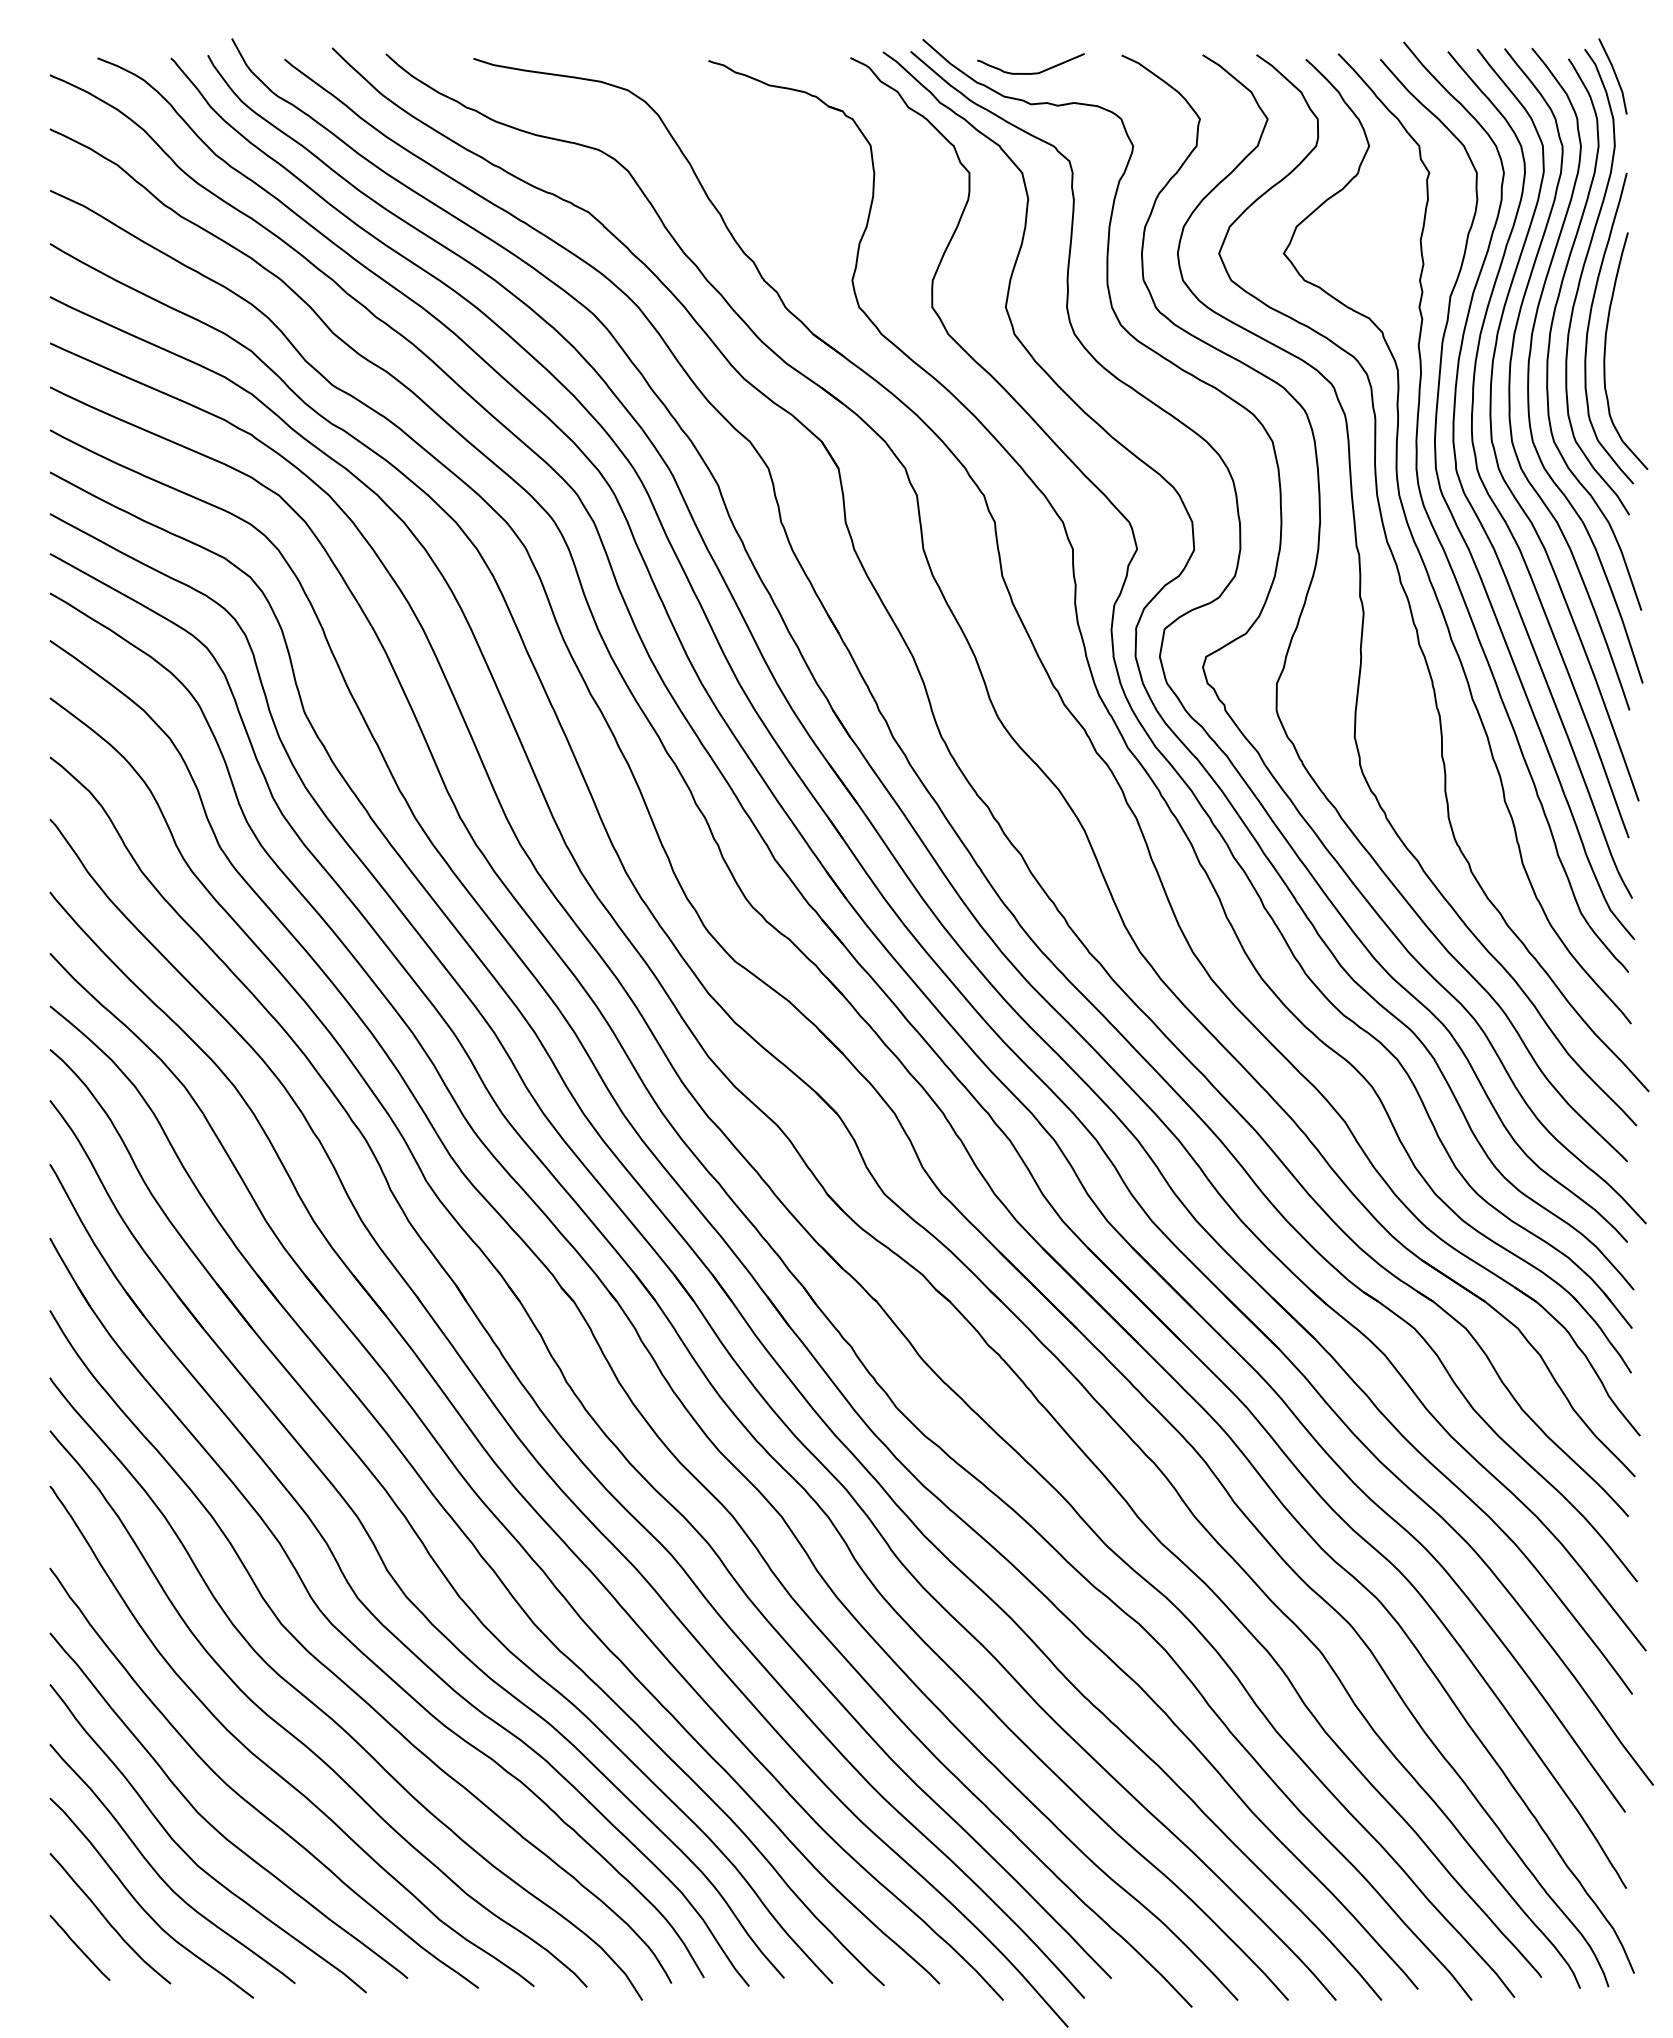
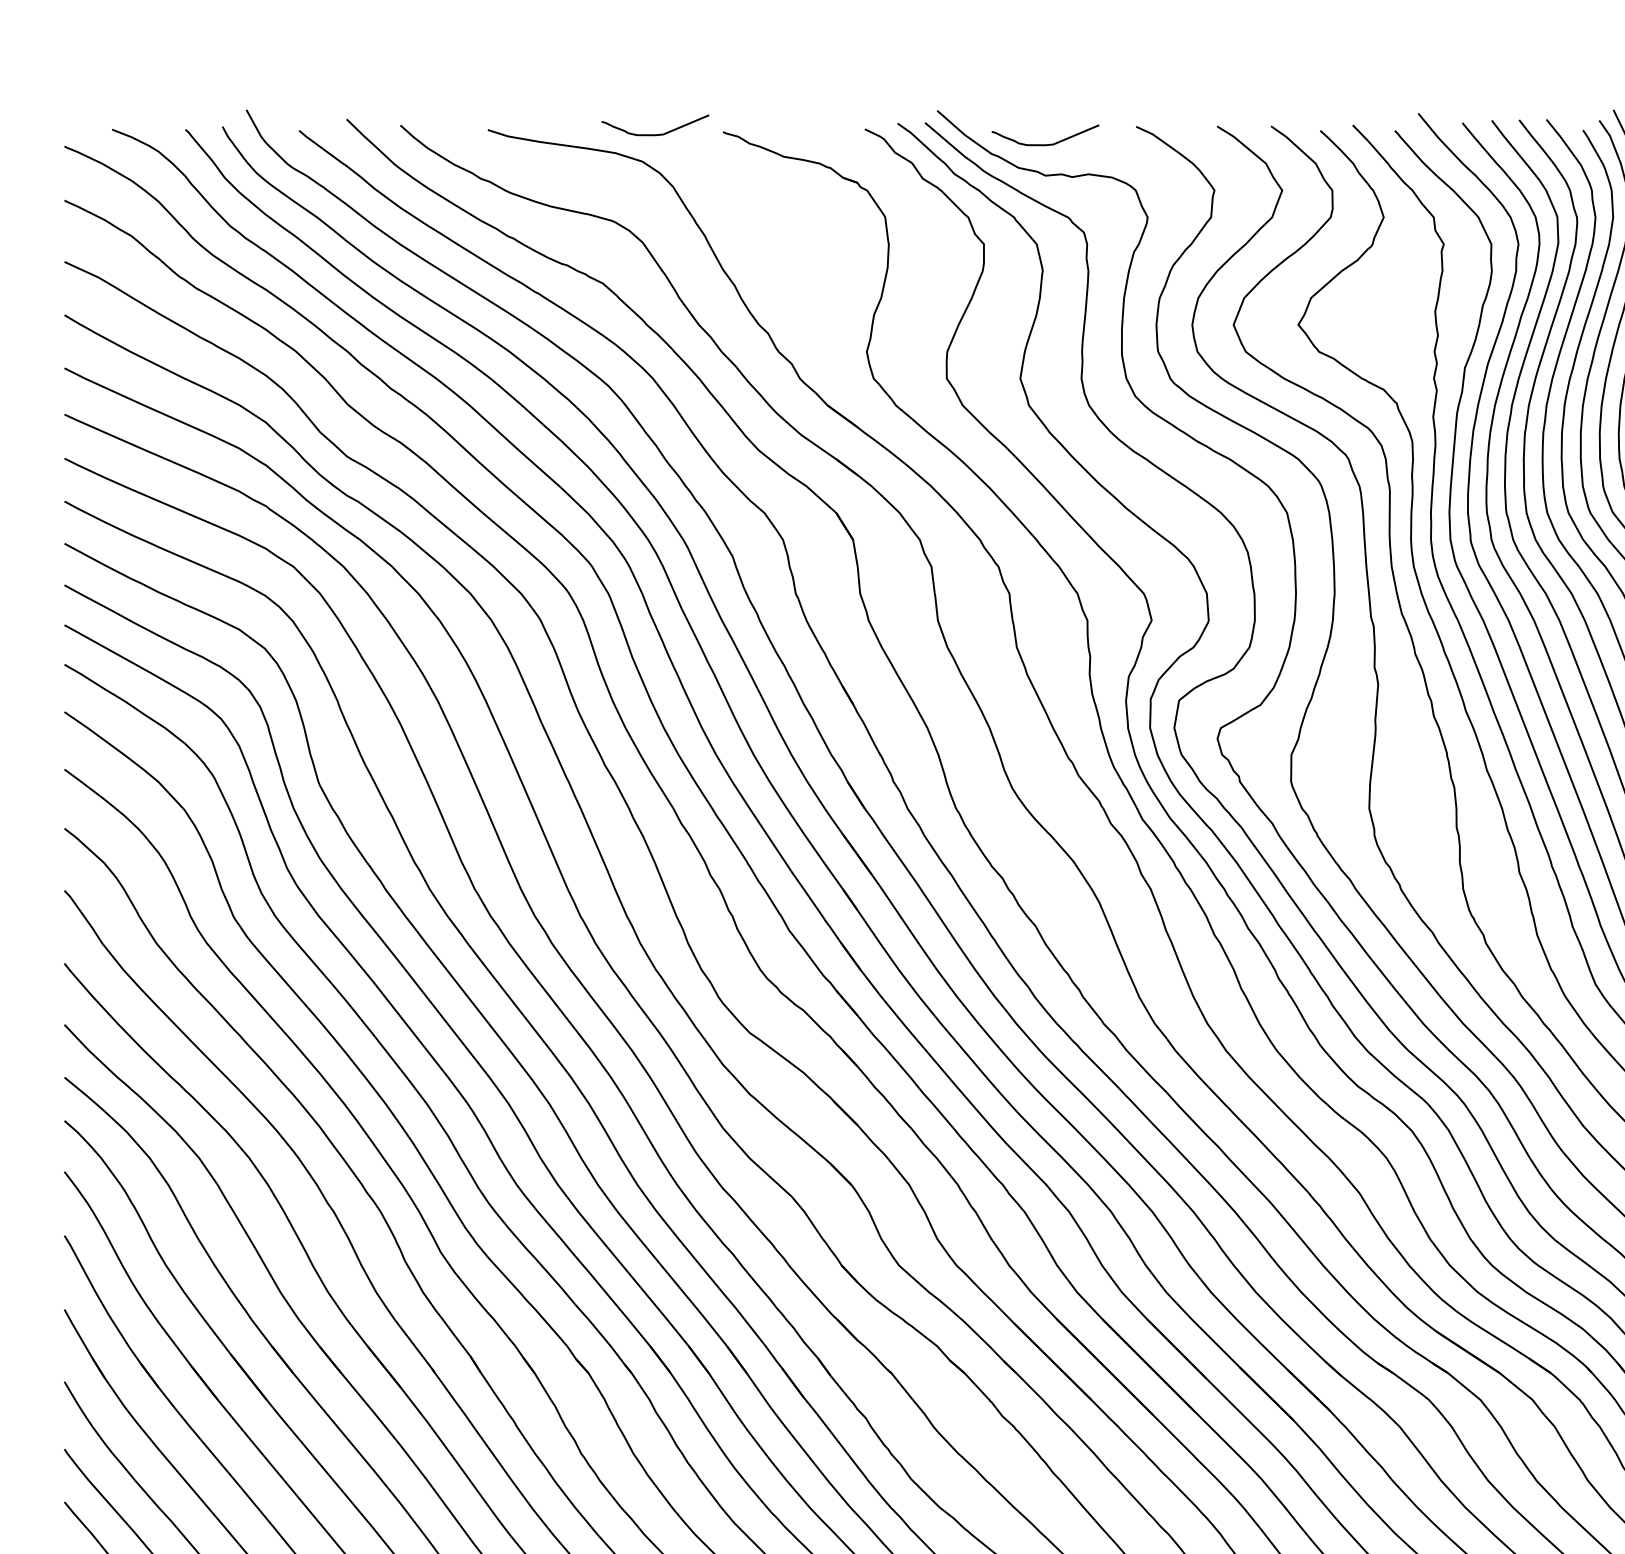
curve: (642, 62) -> (657, 133), added

